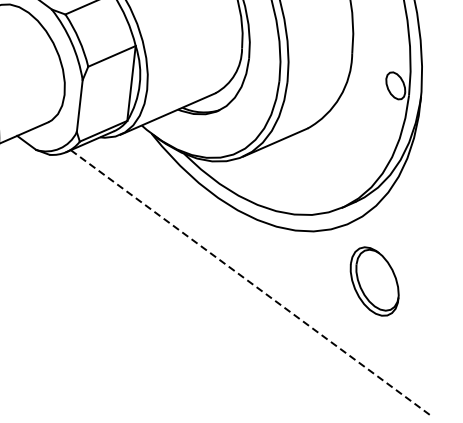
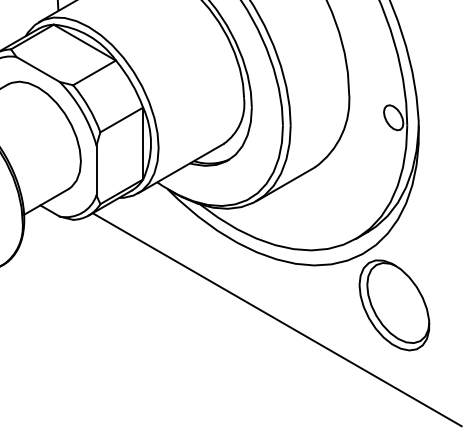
part: (374, 281) -> (394, 305), size x1.43
line: (251, 282) -> (277, 319), dashed -> solid

